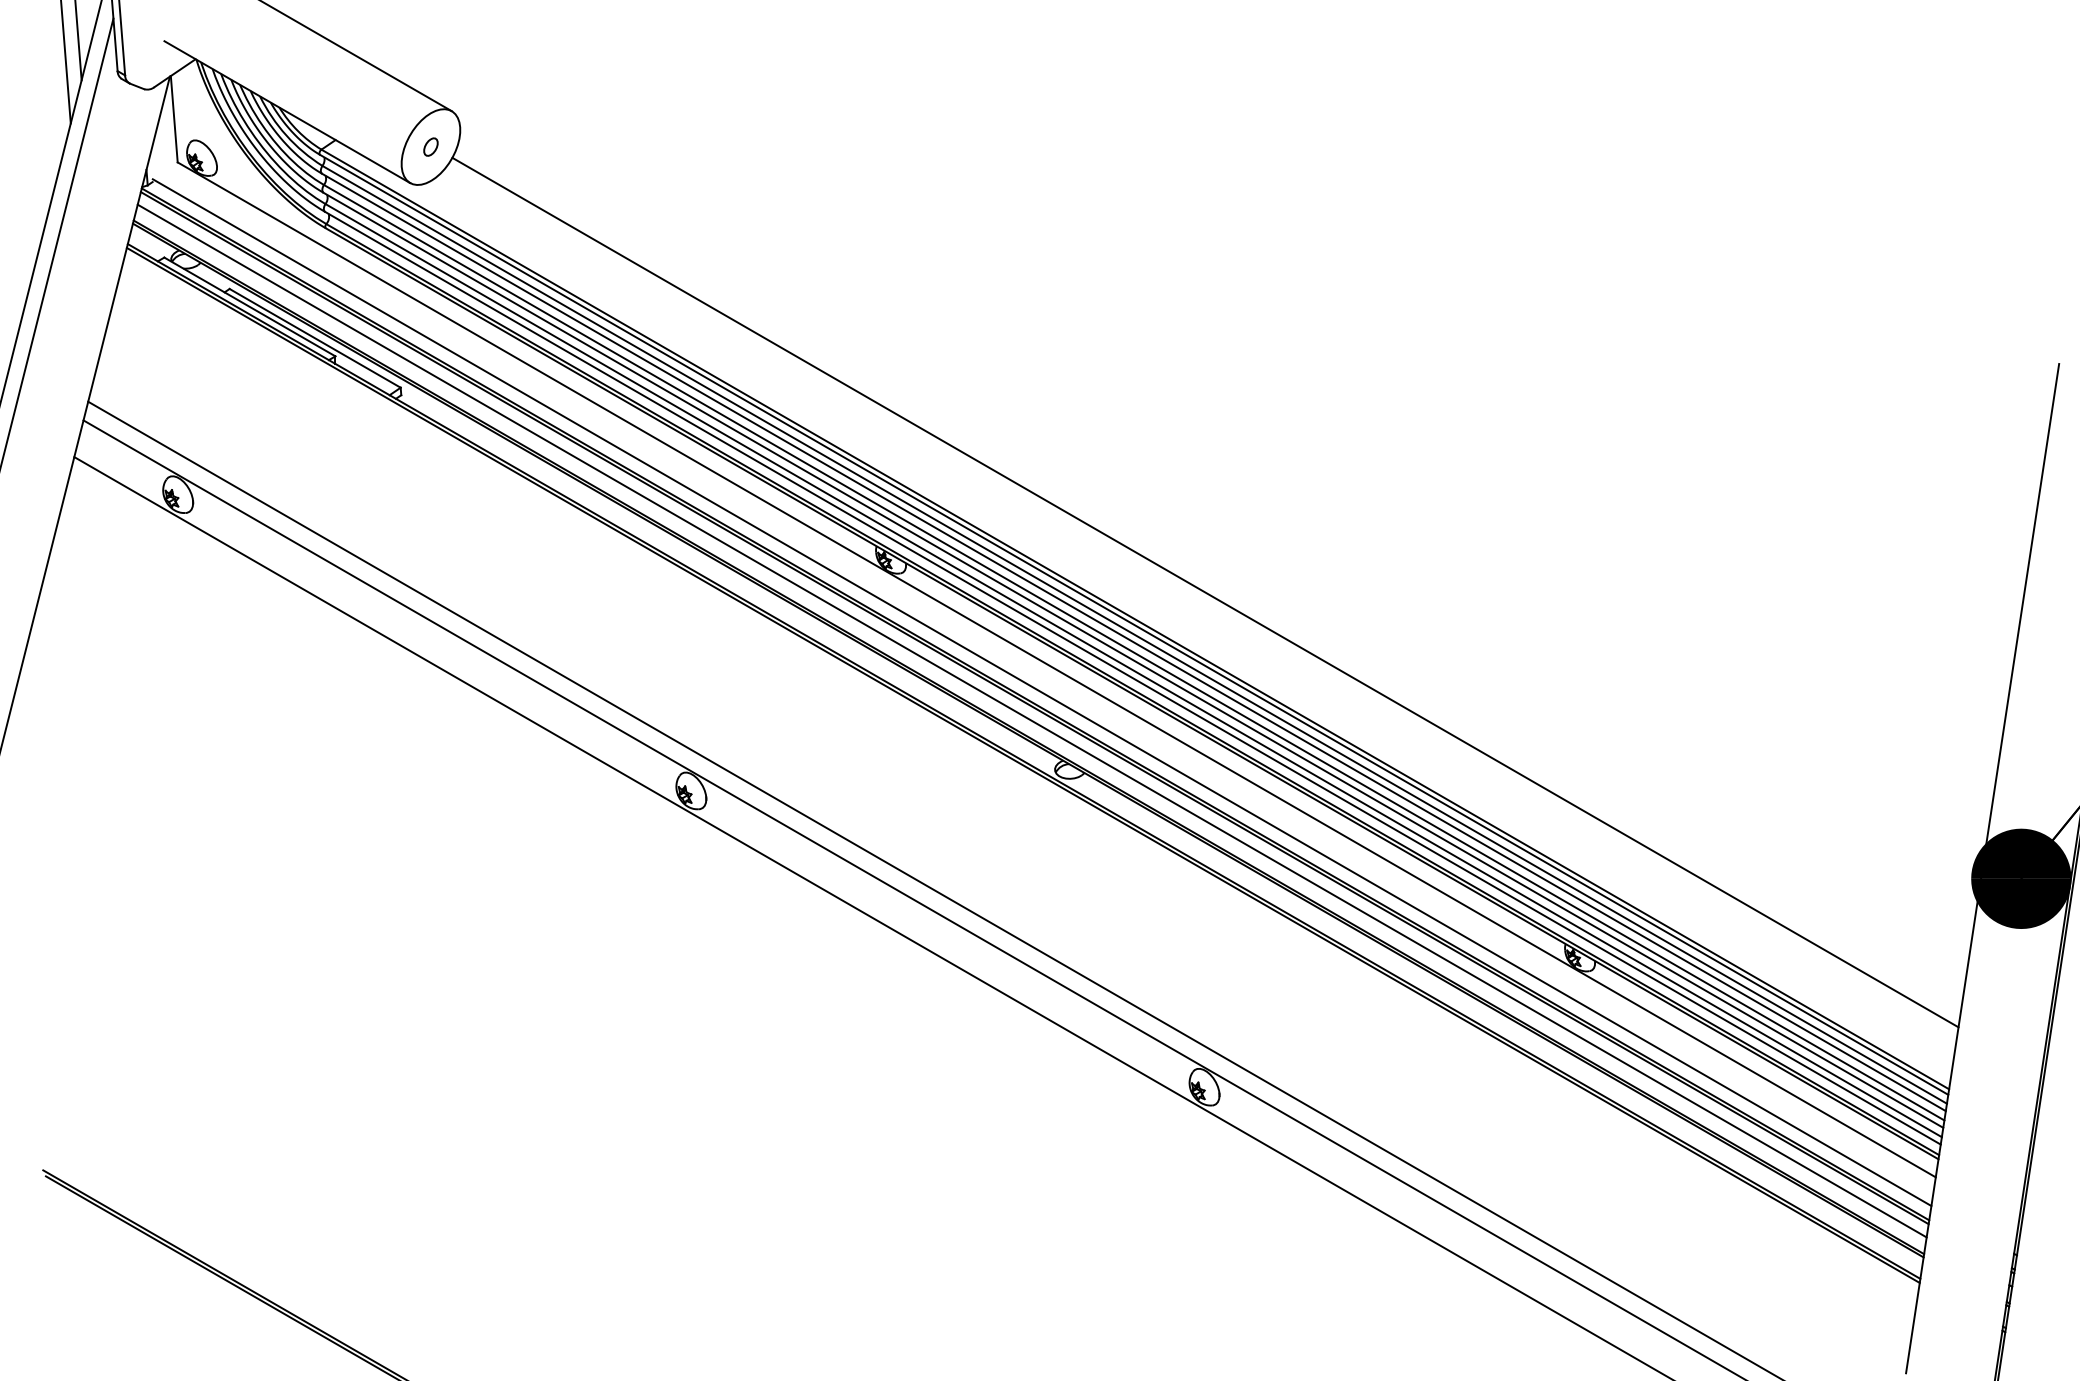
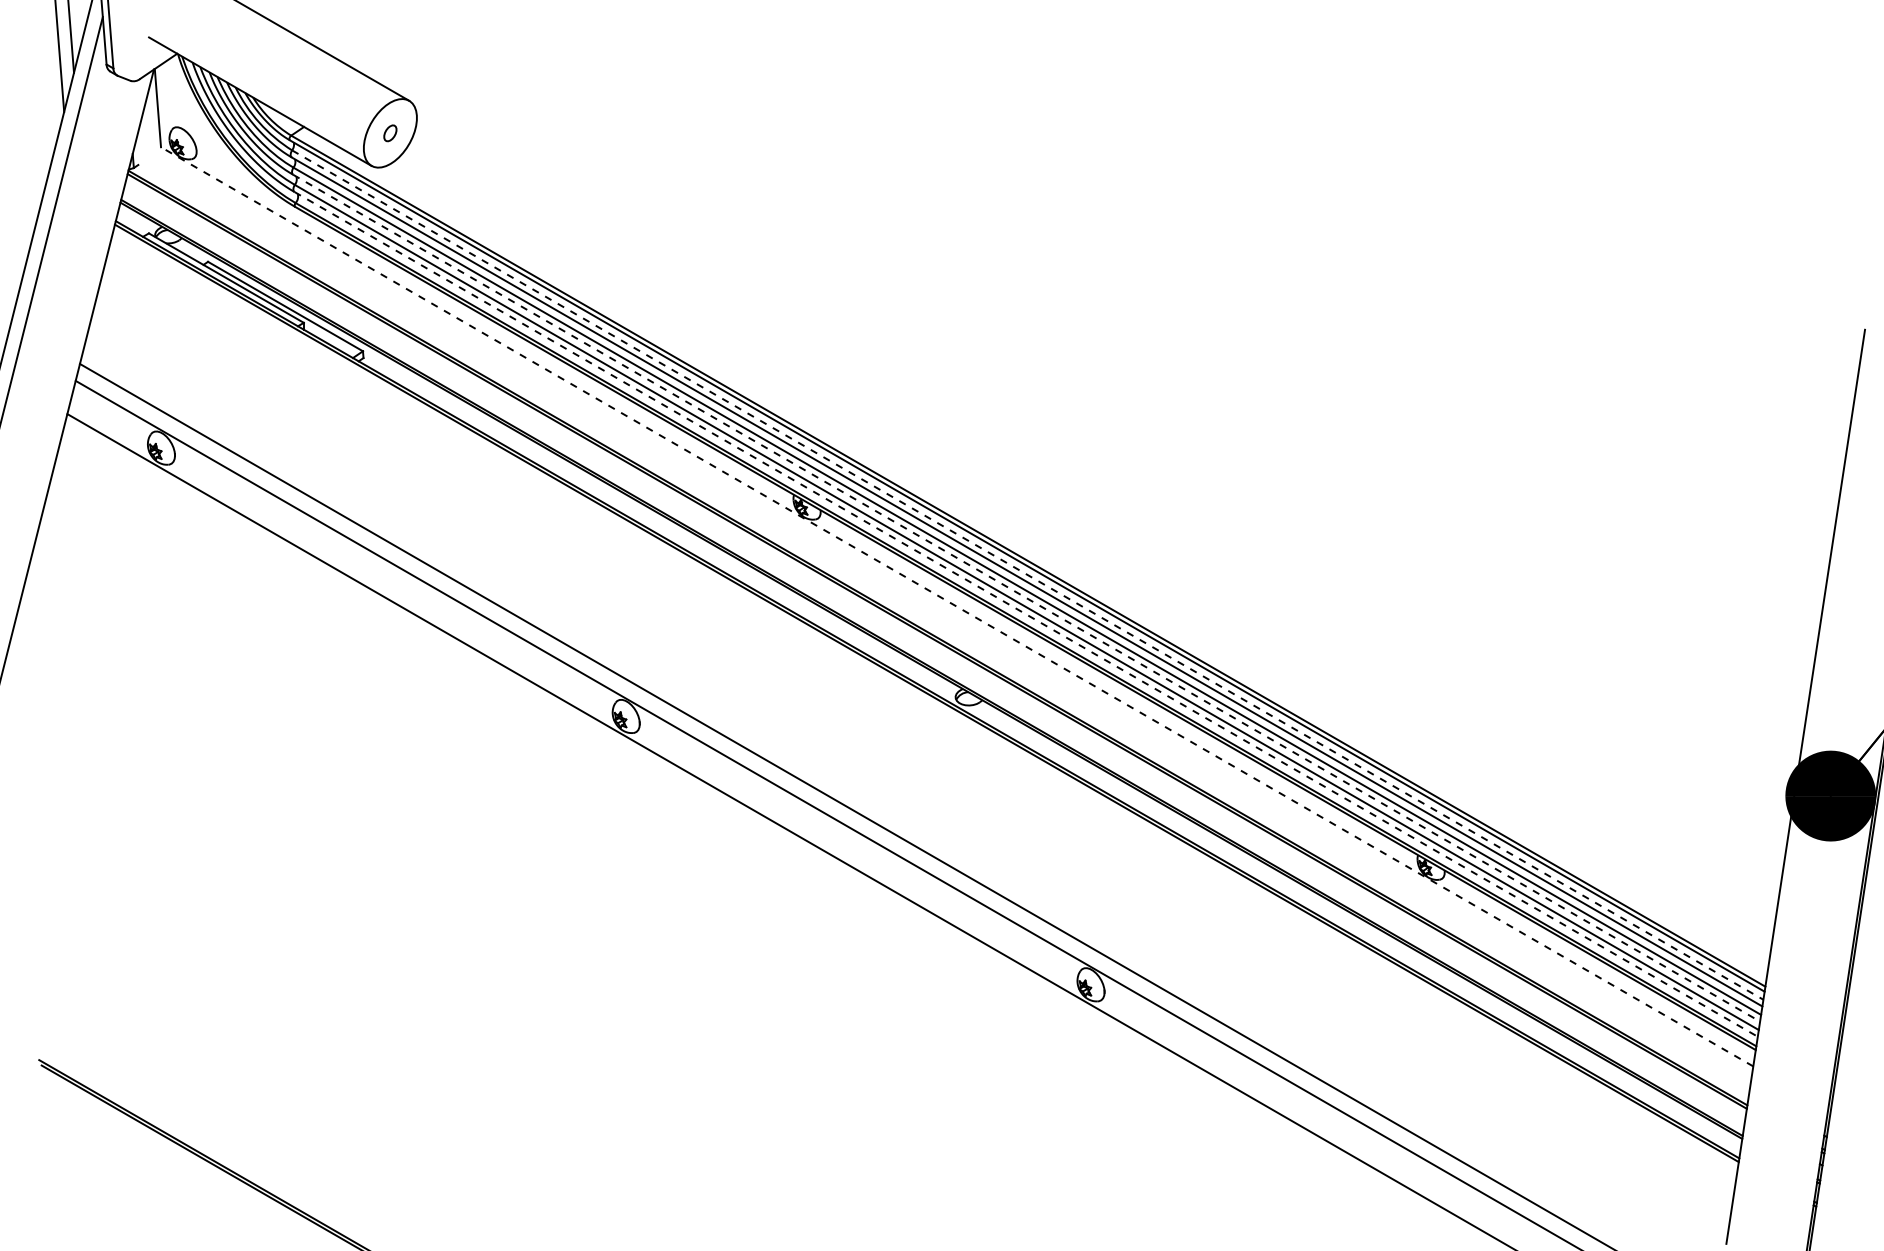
line: (1205, 592) -> (1091, 536), removed
line: (1134, 634) -> (1027, 574), solid -> dashed
line: (1133, 660) -> (1026, 598), solid -> dashed
line: (1056, 669) -> (956, 606), solid -> dashed
line: (1132, 678) -> (1025, 614), solid -> dashed
line: (1041, 692) -> (943, 627), removed
line: (1031, 720) -> (934, 652), removed

